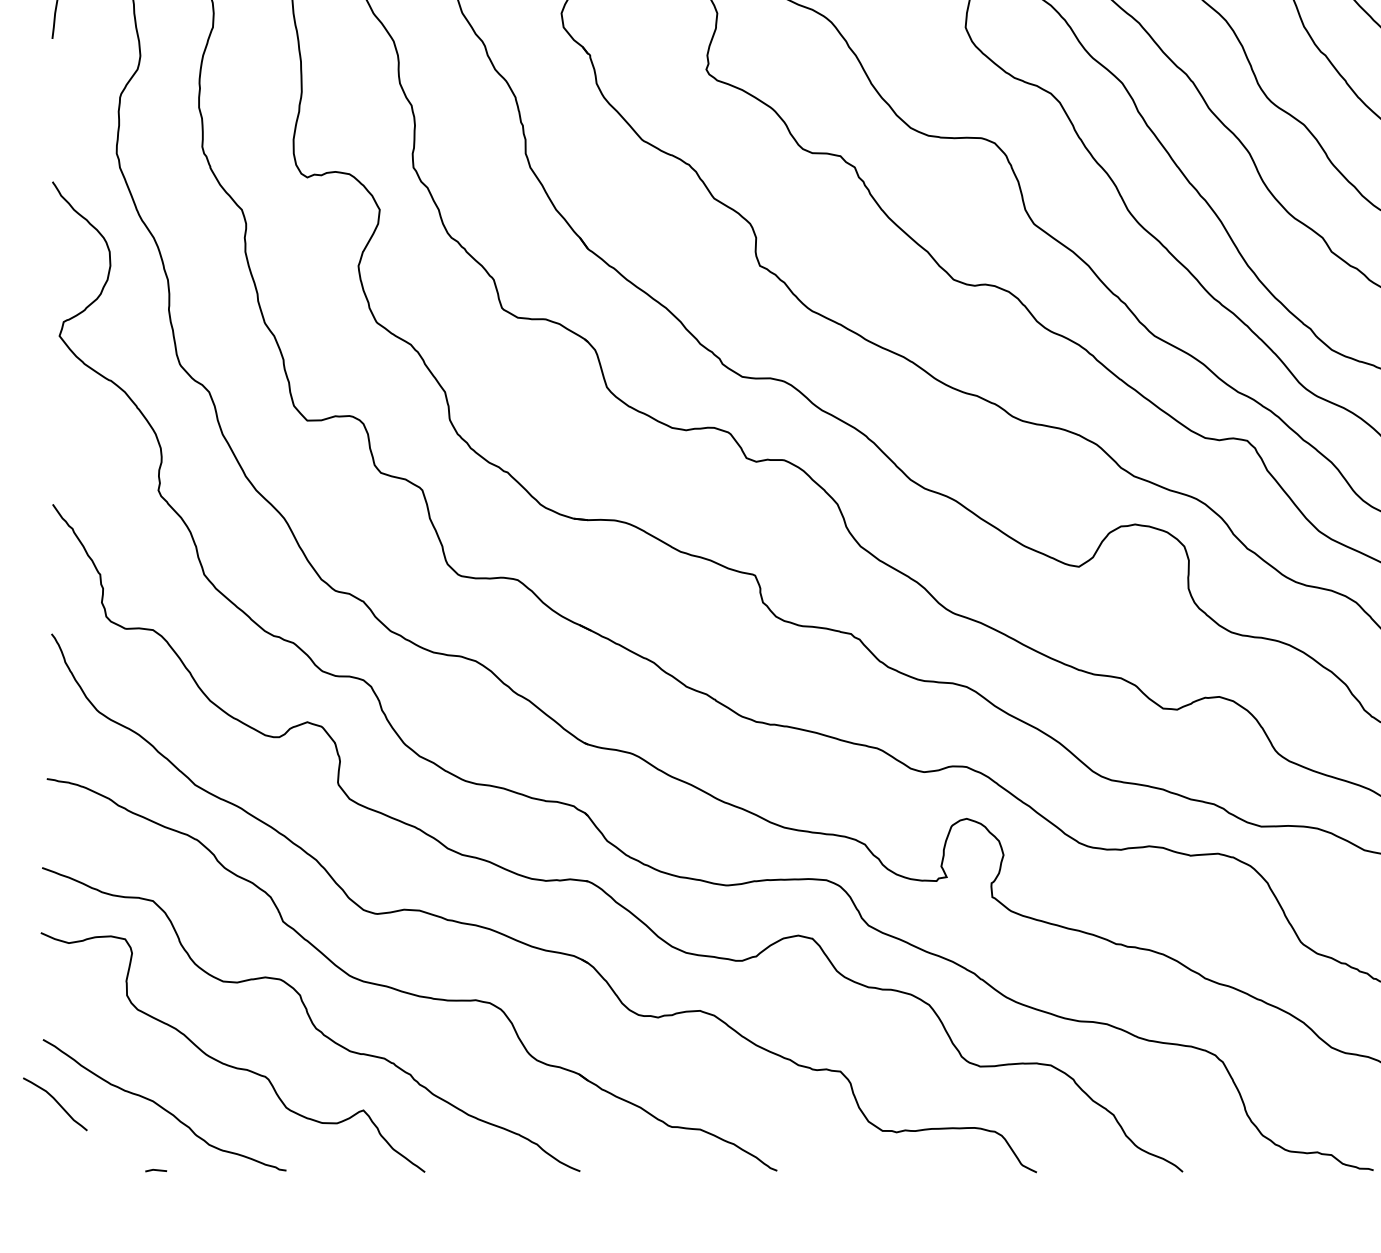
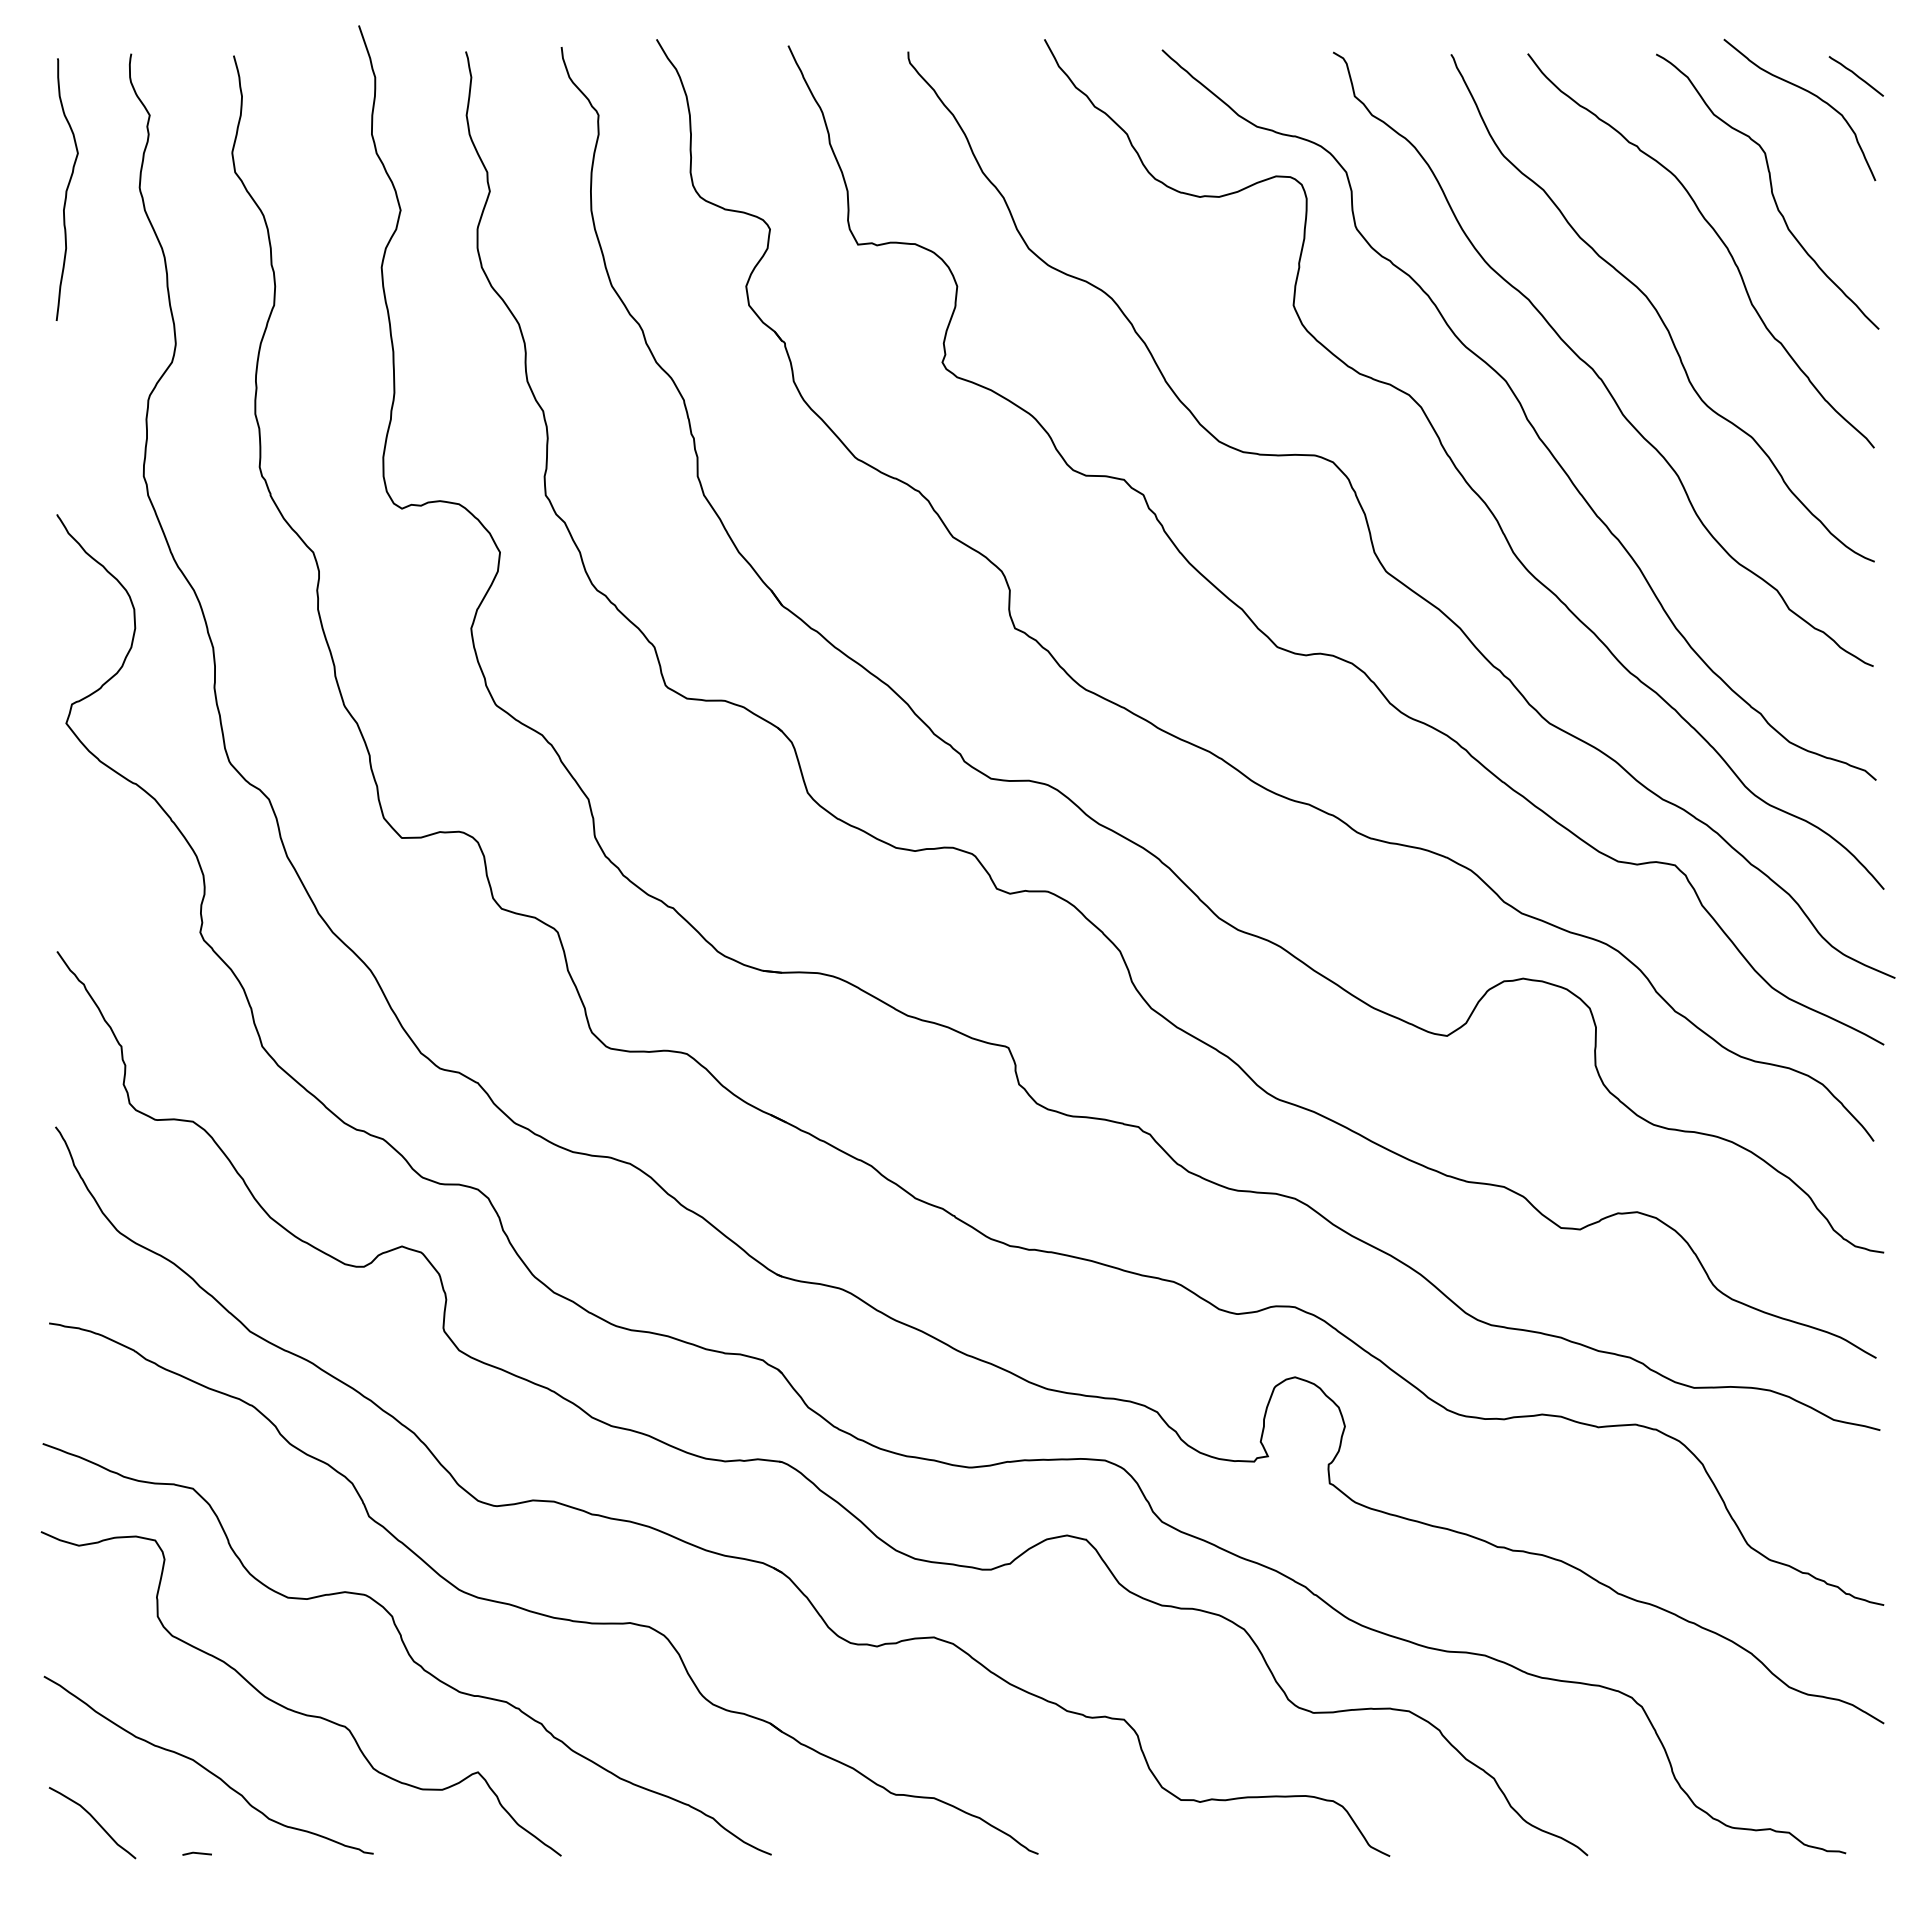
curve: (56, 1102) -> (94, 1820), moved

